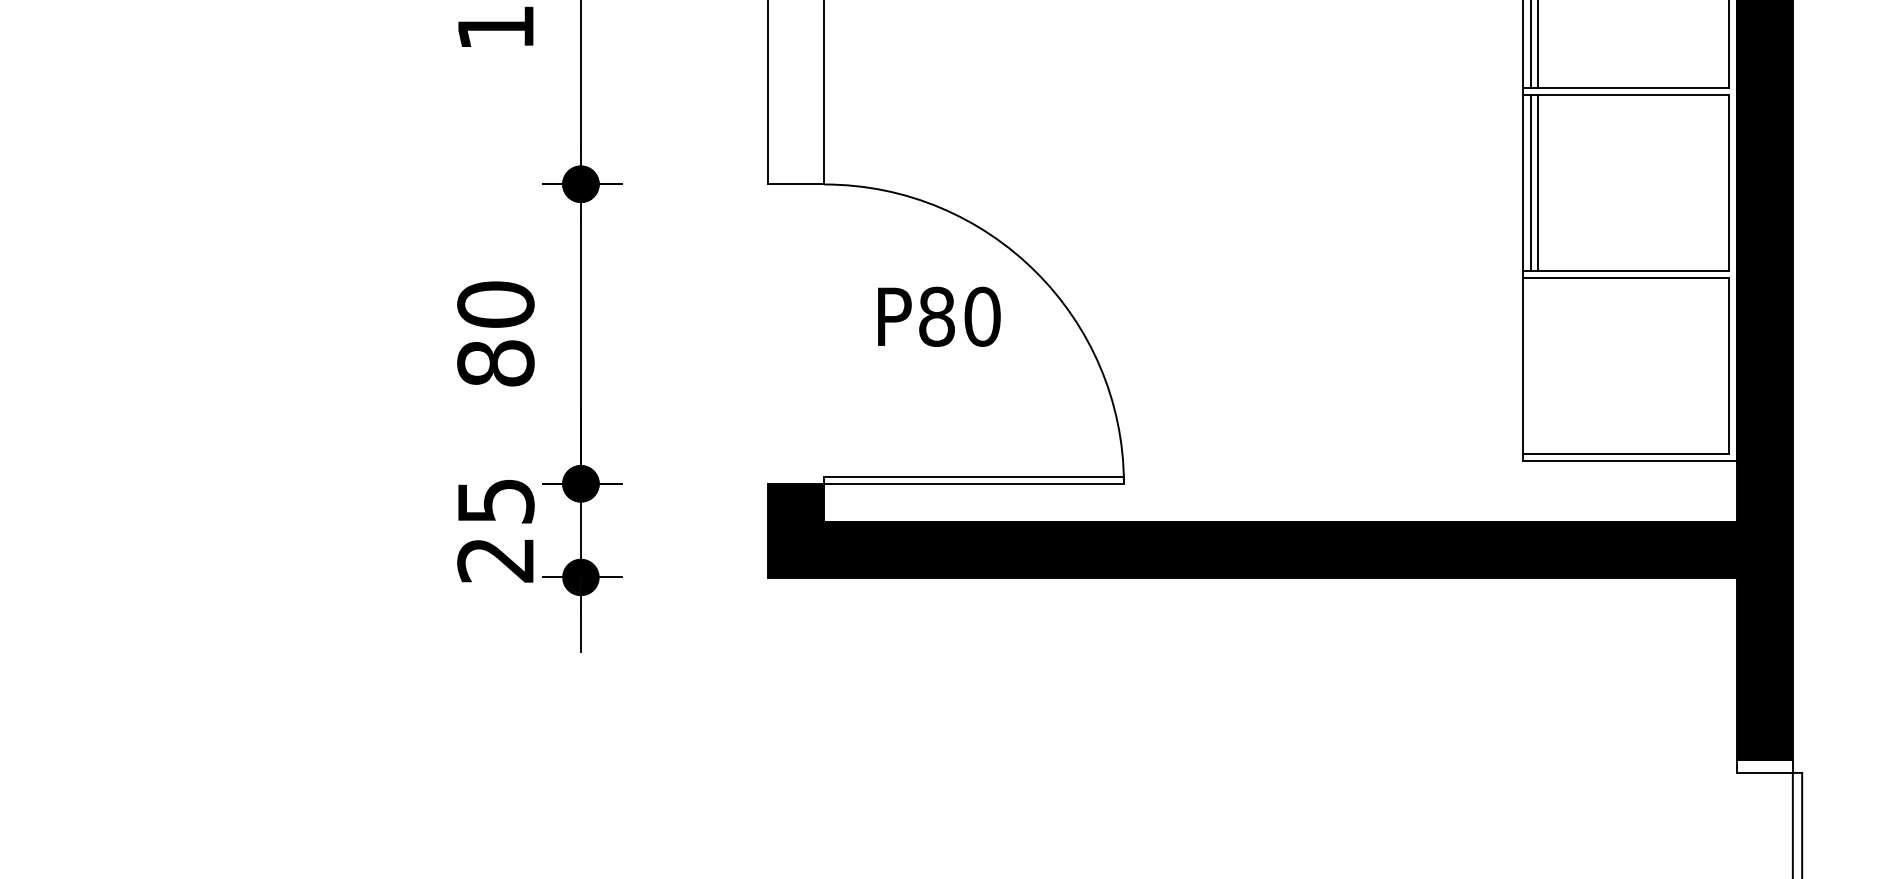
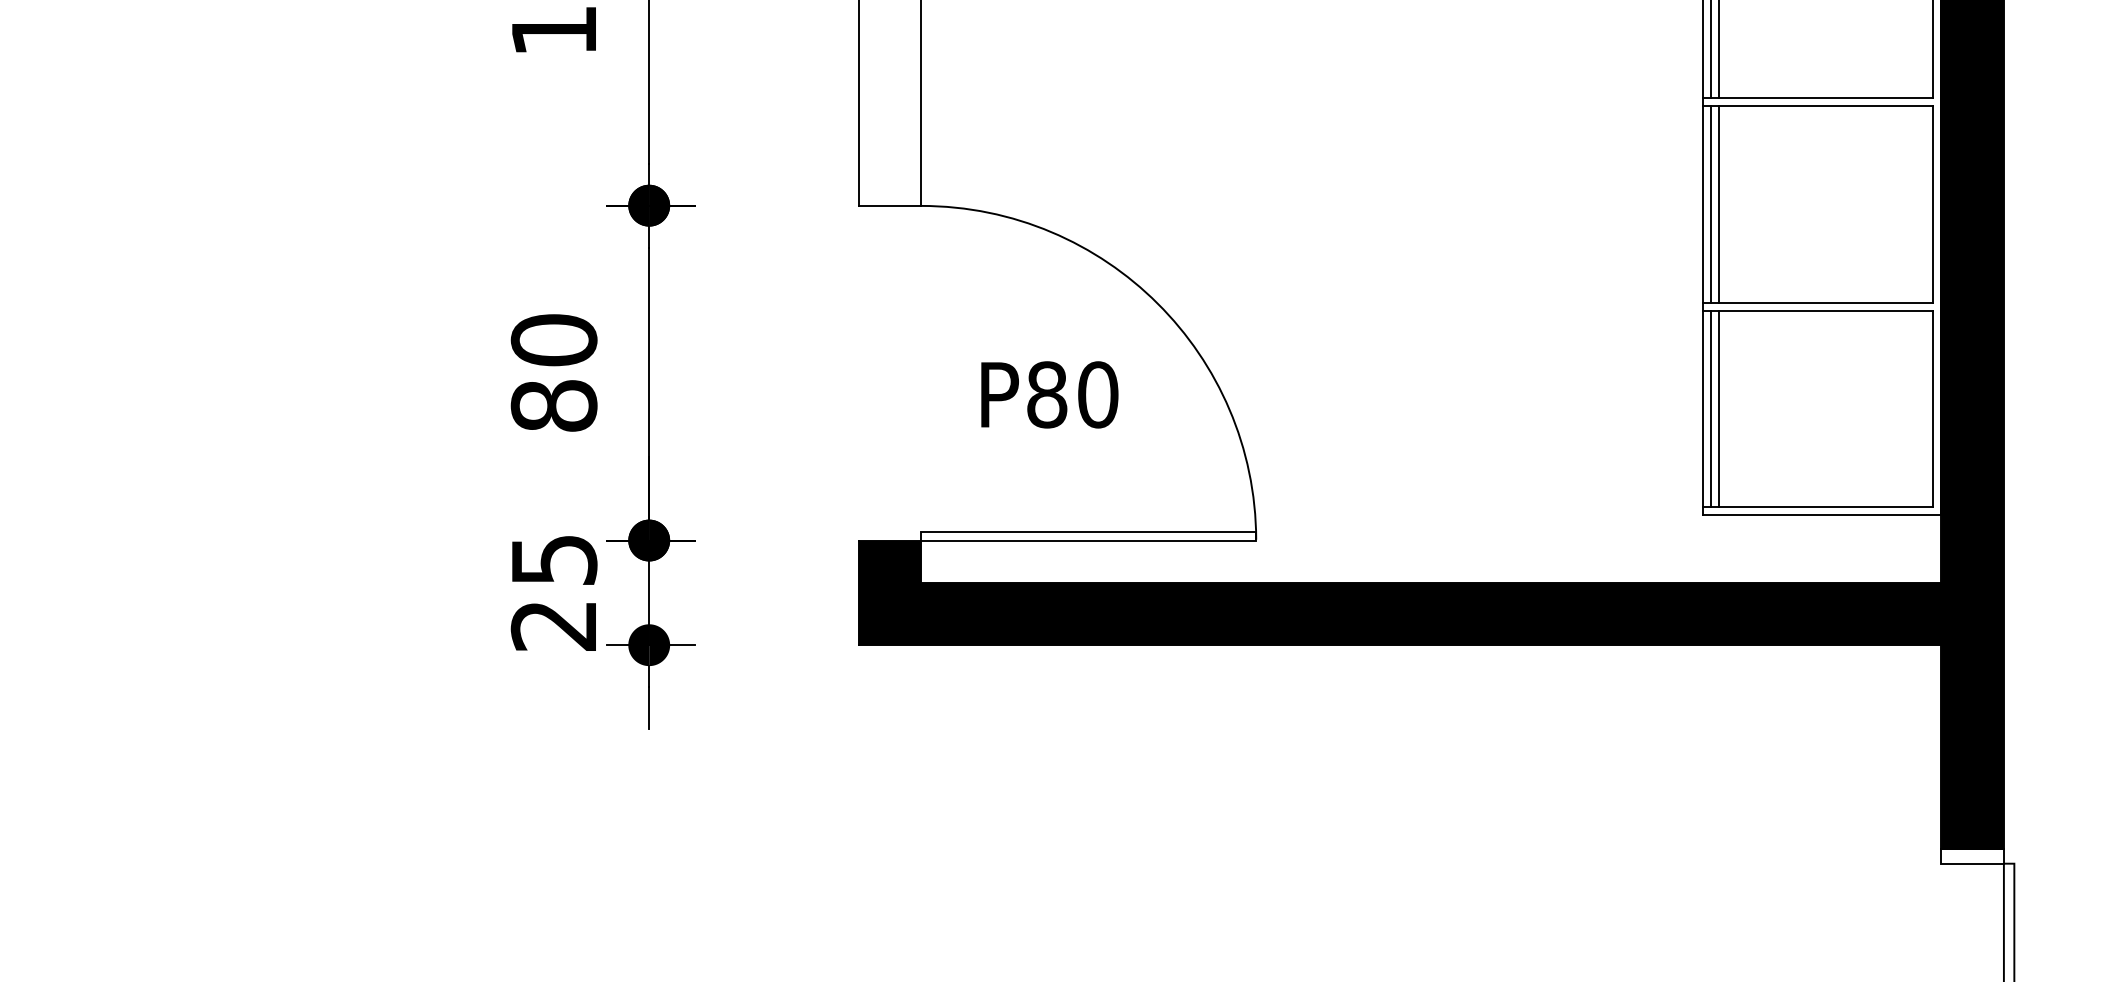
text: (939, 316) -> (1049, 394), moved
line: (1530, 365) -> (1710, 408), added
line: (1538, 365) -> (1719, 408), added

